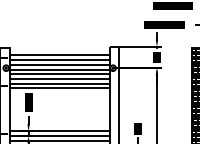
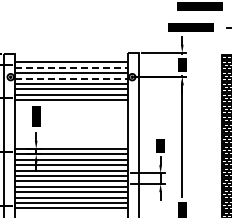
line: (59, 59) -> (71, 67), solid -> dashed
line: (59, 69) -> (71, 78), solid -> dashed

